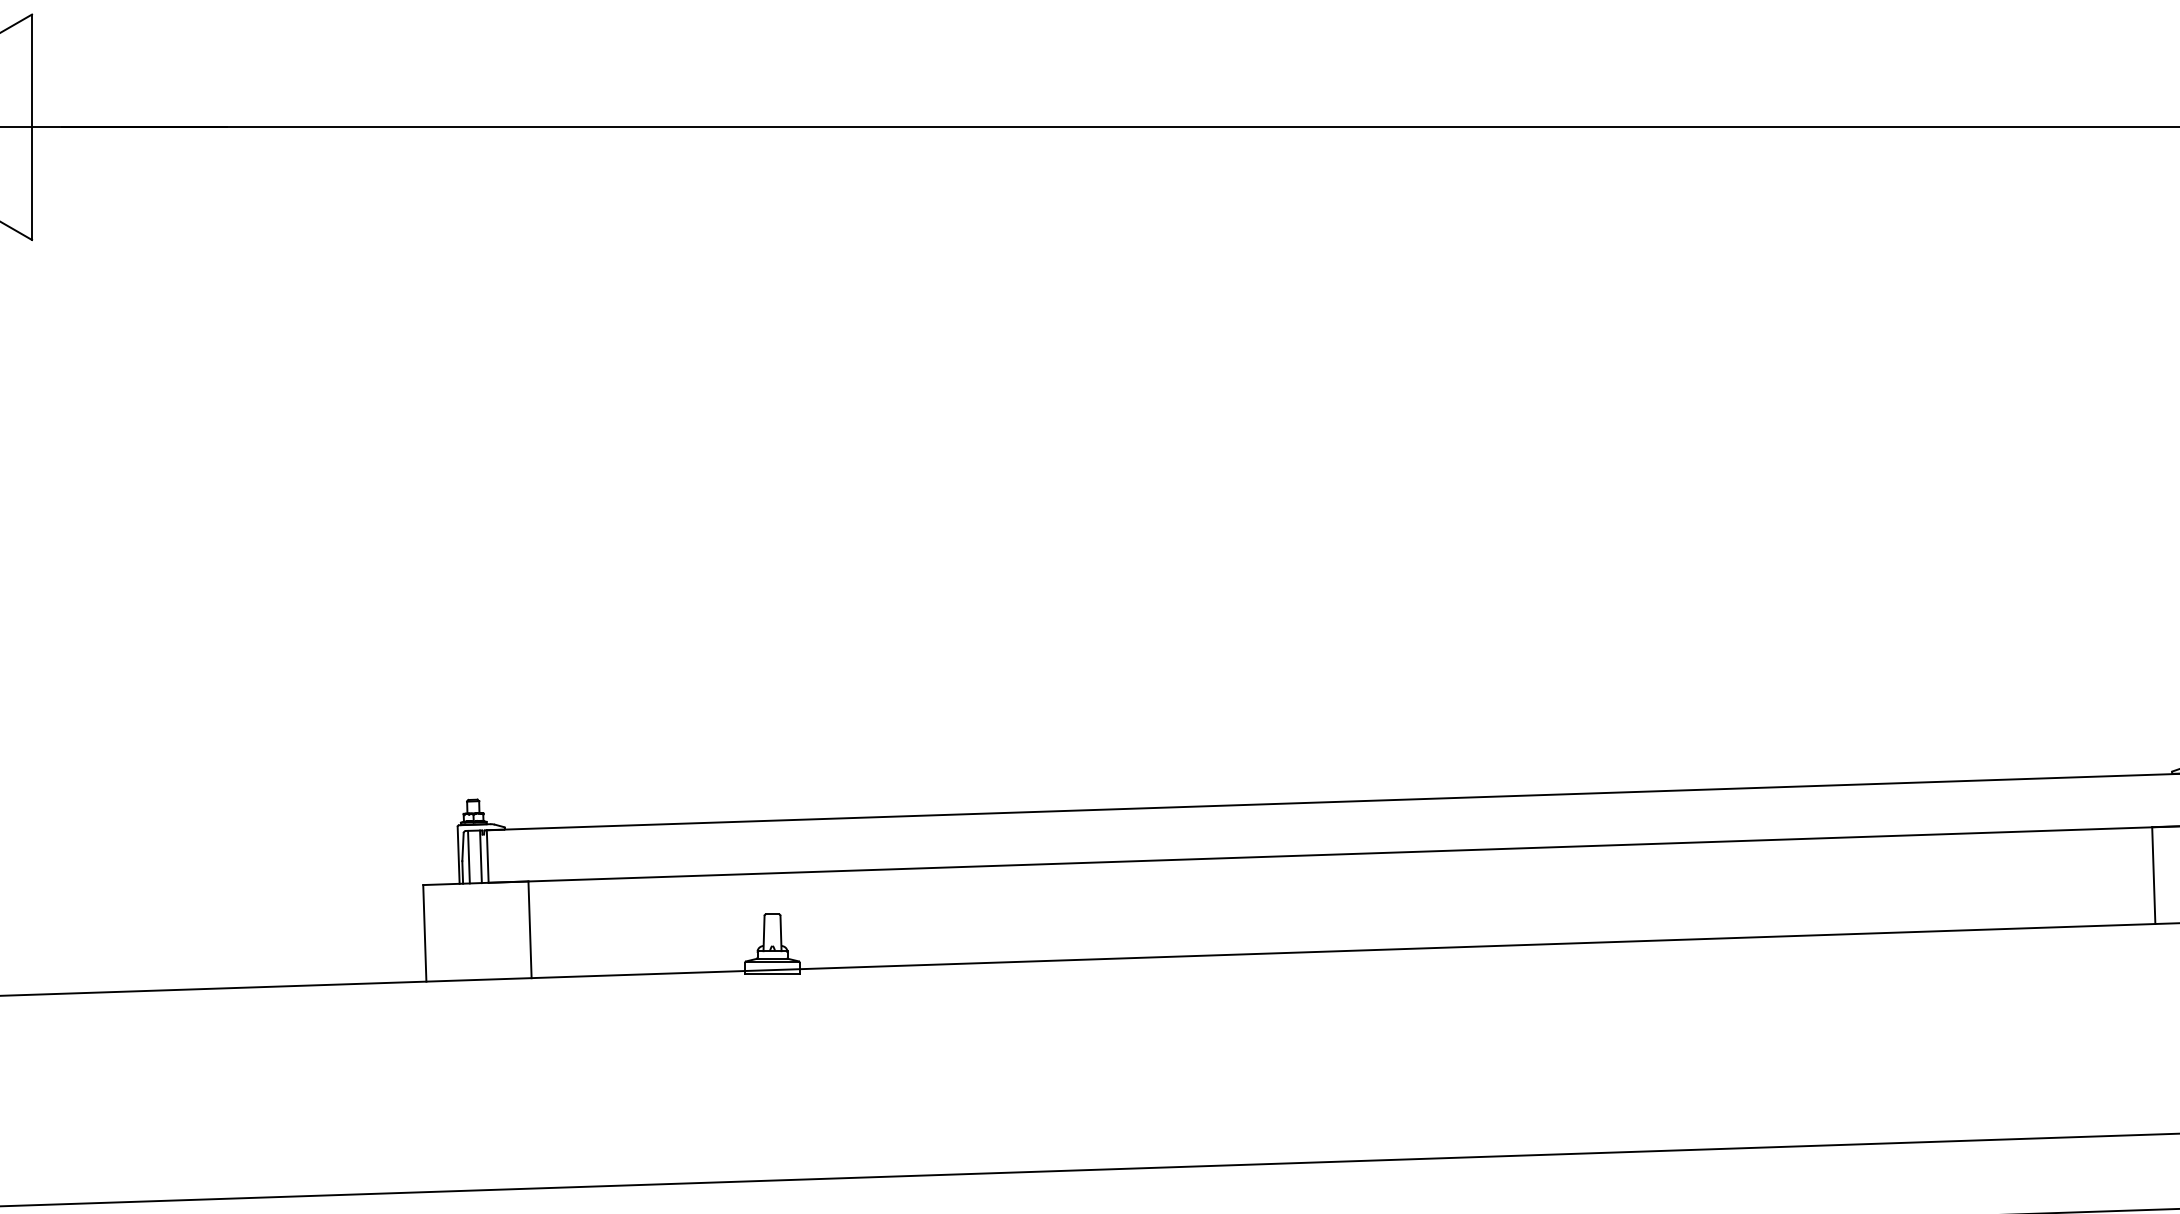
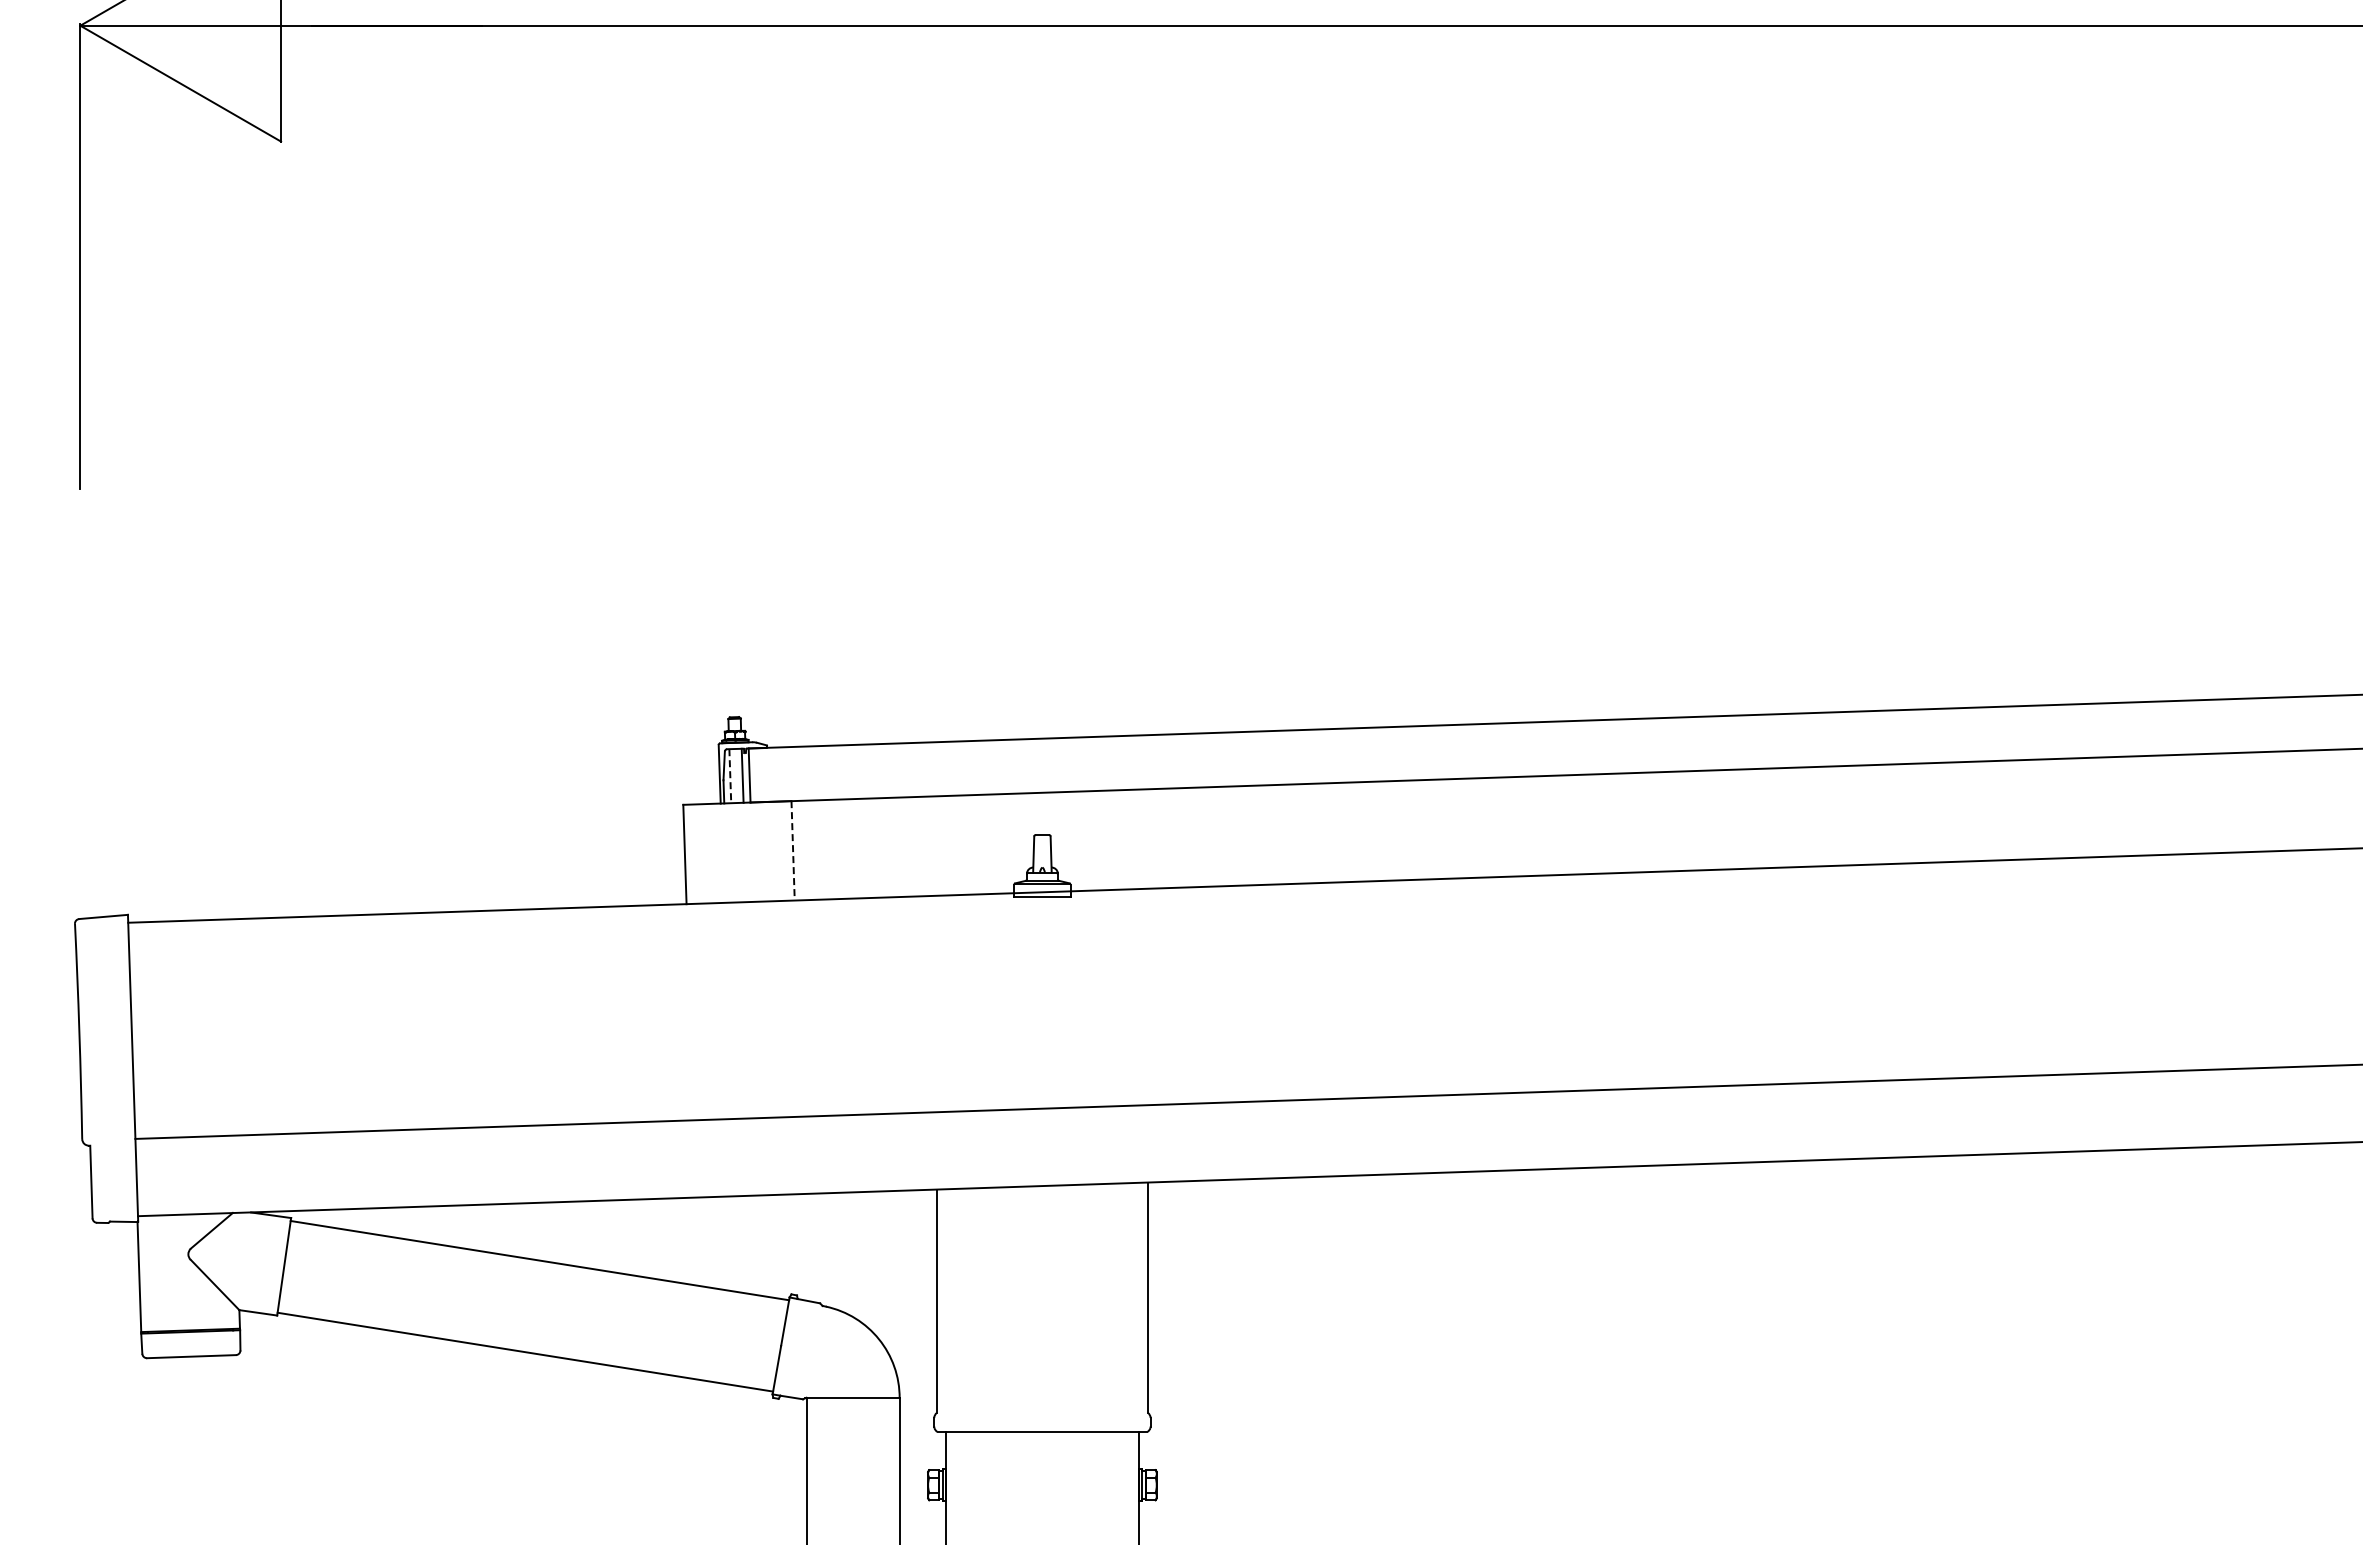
line: (469, 857) -> (730, 776), solid -> dashed
line: (530, 929) -> (793, 850), solid -> dashed

